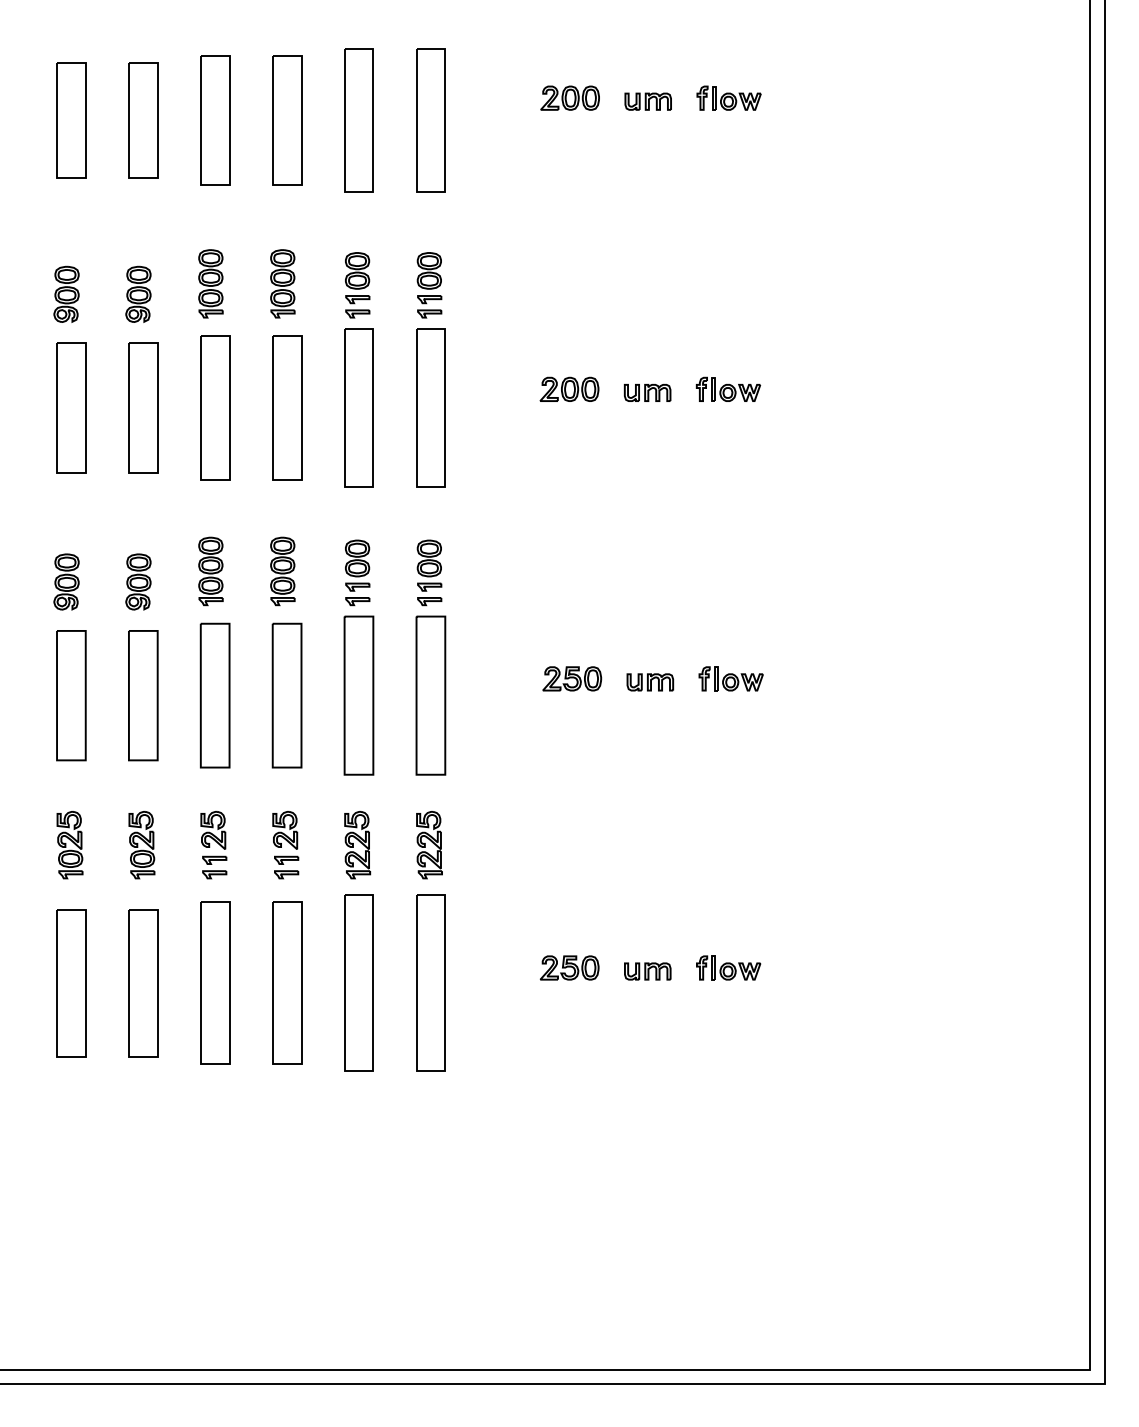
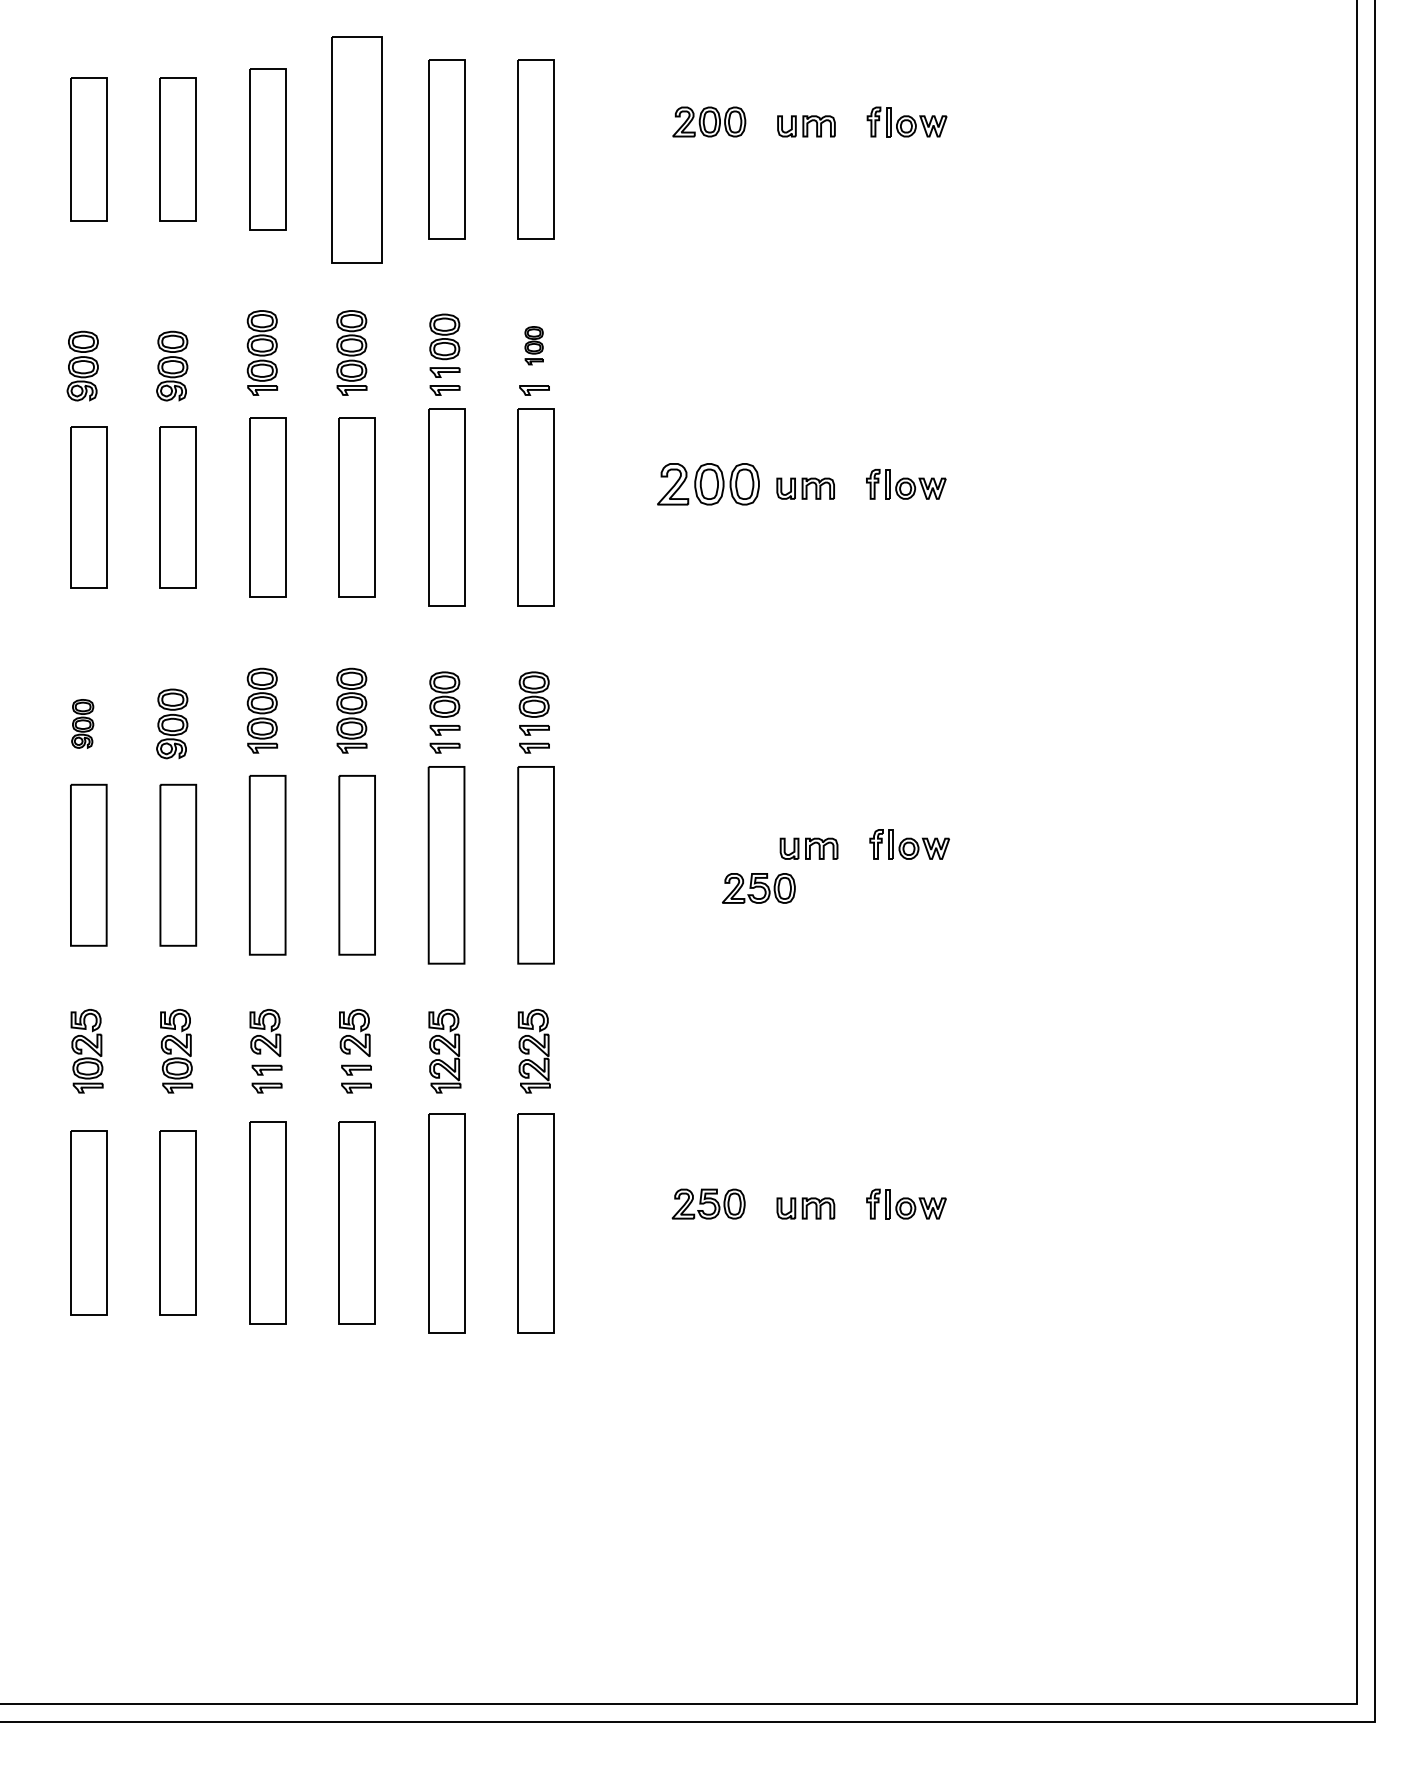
part: (286, 120) -> (356, 149), size x1.4
part: (428, 277) -> (533, 345), size x0.6
part: (569, 389) -> (708, 484), size x1.4
part: (66, 581) -> (82, 723), size x0.7
part: (571, 678) -> (758, 888), moved

